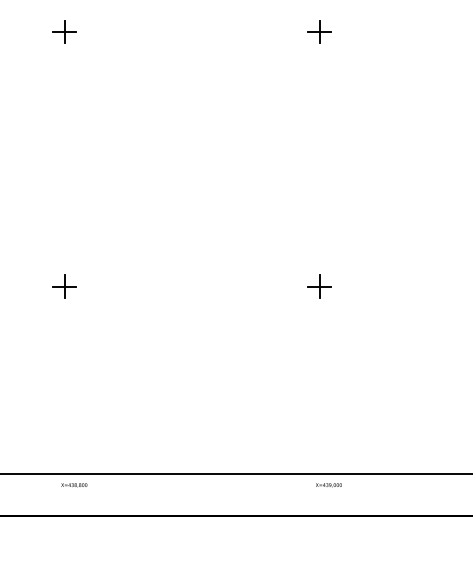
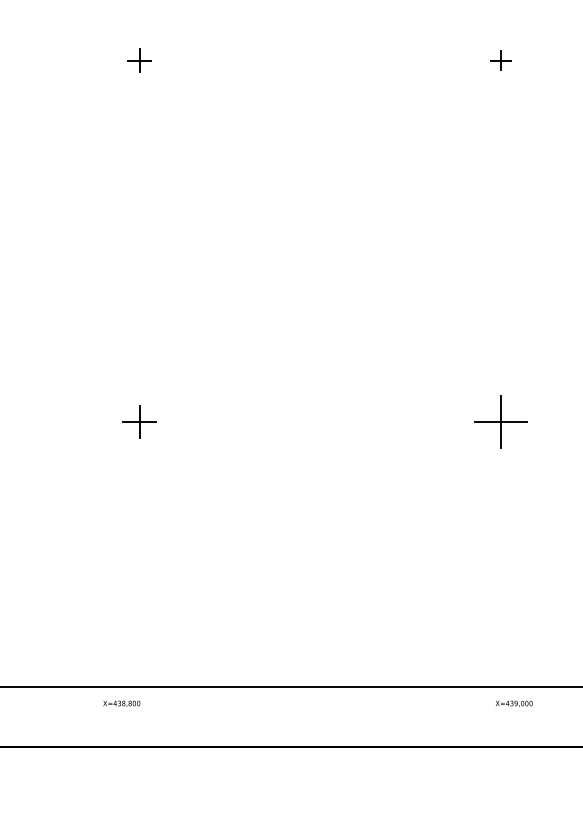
part: (64, 31) -> (139, 59), size x0.7
part: (319, 31) -> (500, 59), size x0.6
part: (319, 286) -> (500, 421), size x1.6
text: (74, 485) -> (122, 704), moved

